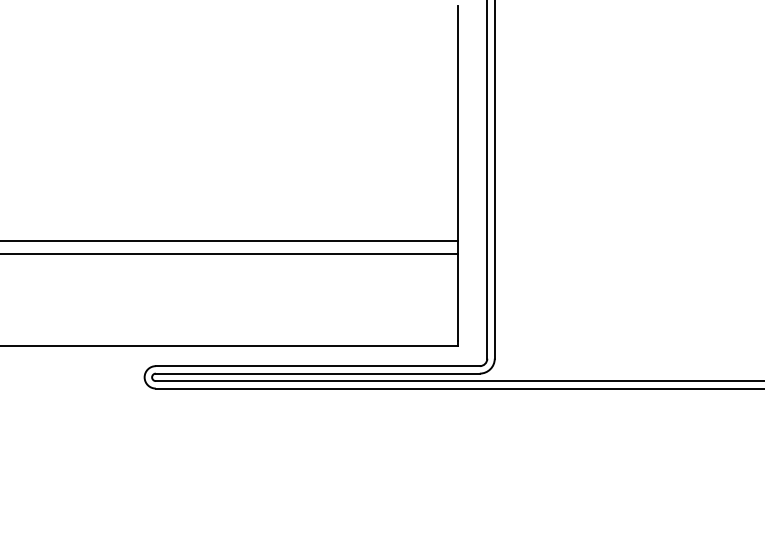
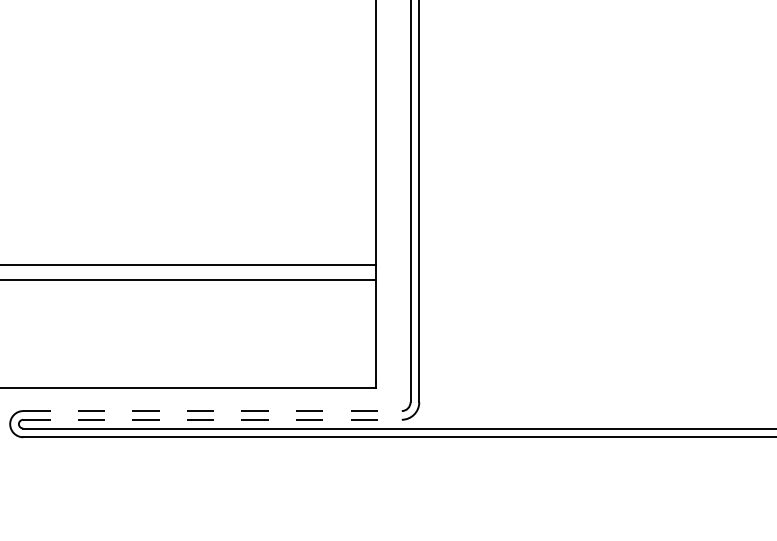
line: (318, 366) -> (213, 411), solid -> dashed
line: (318, 373) -> (213, 419), solid -> dashed

